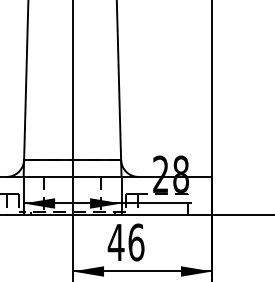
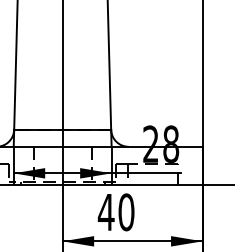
text: (136, 242) -> (126, 212), 46 -> 40

